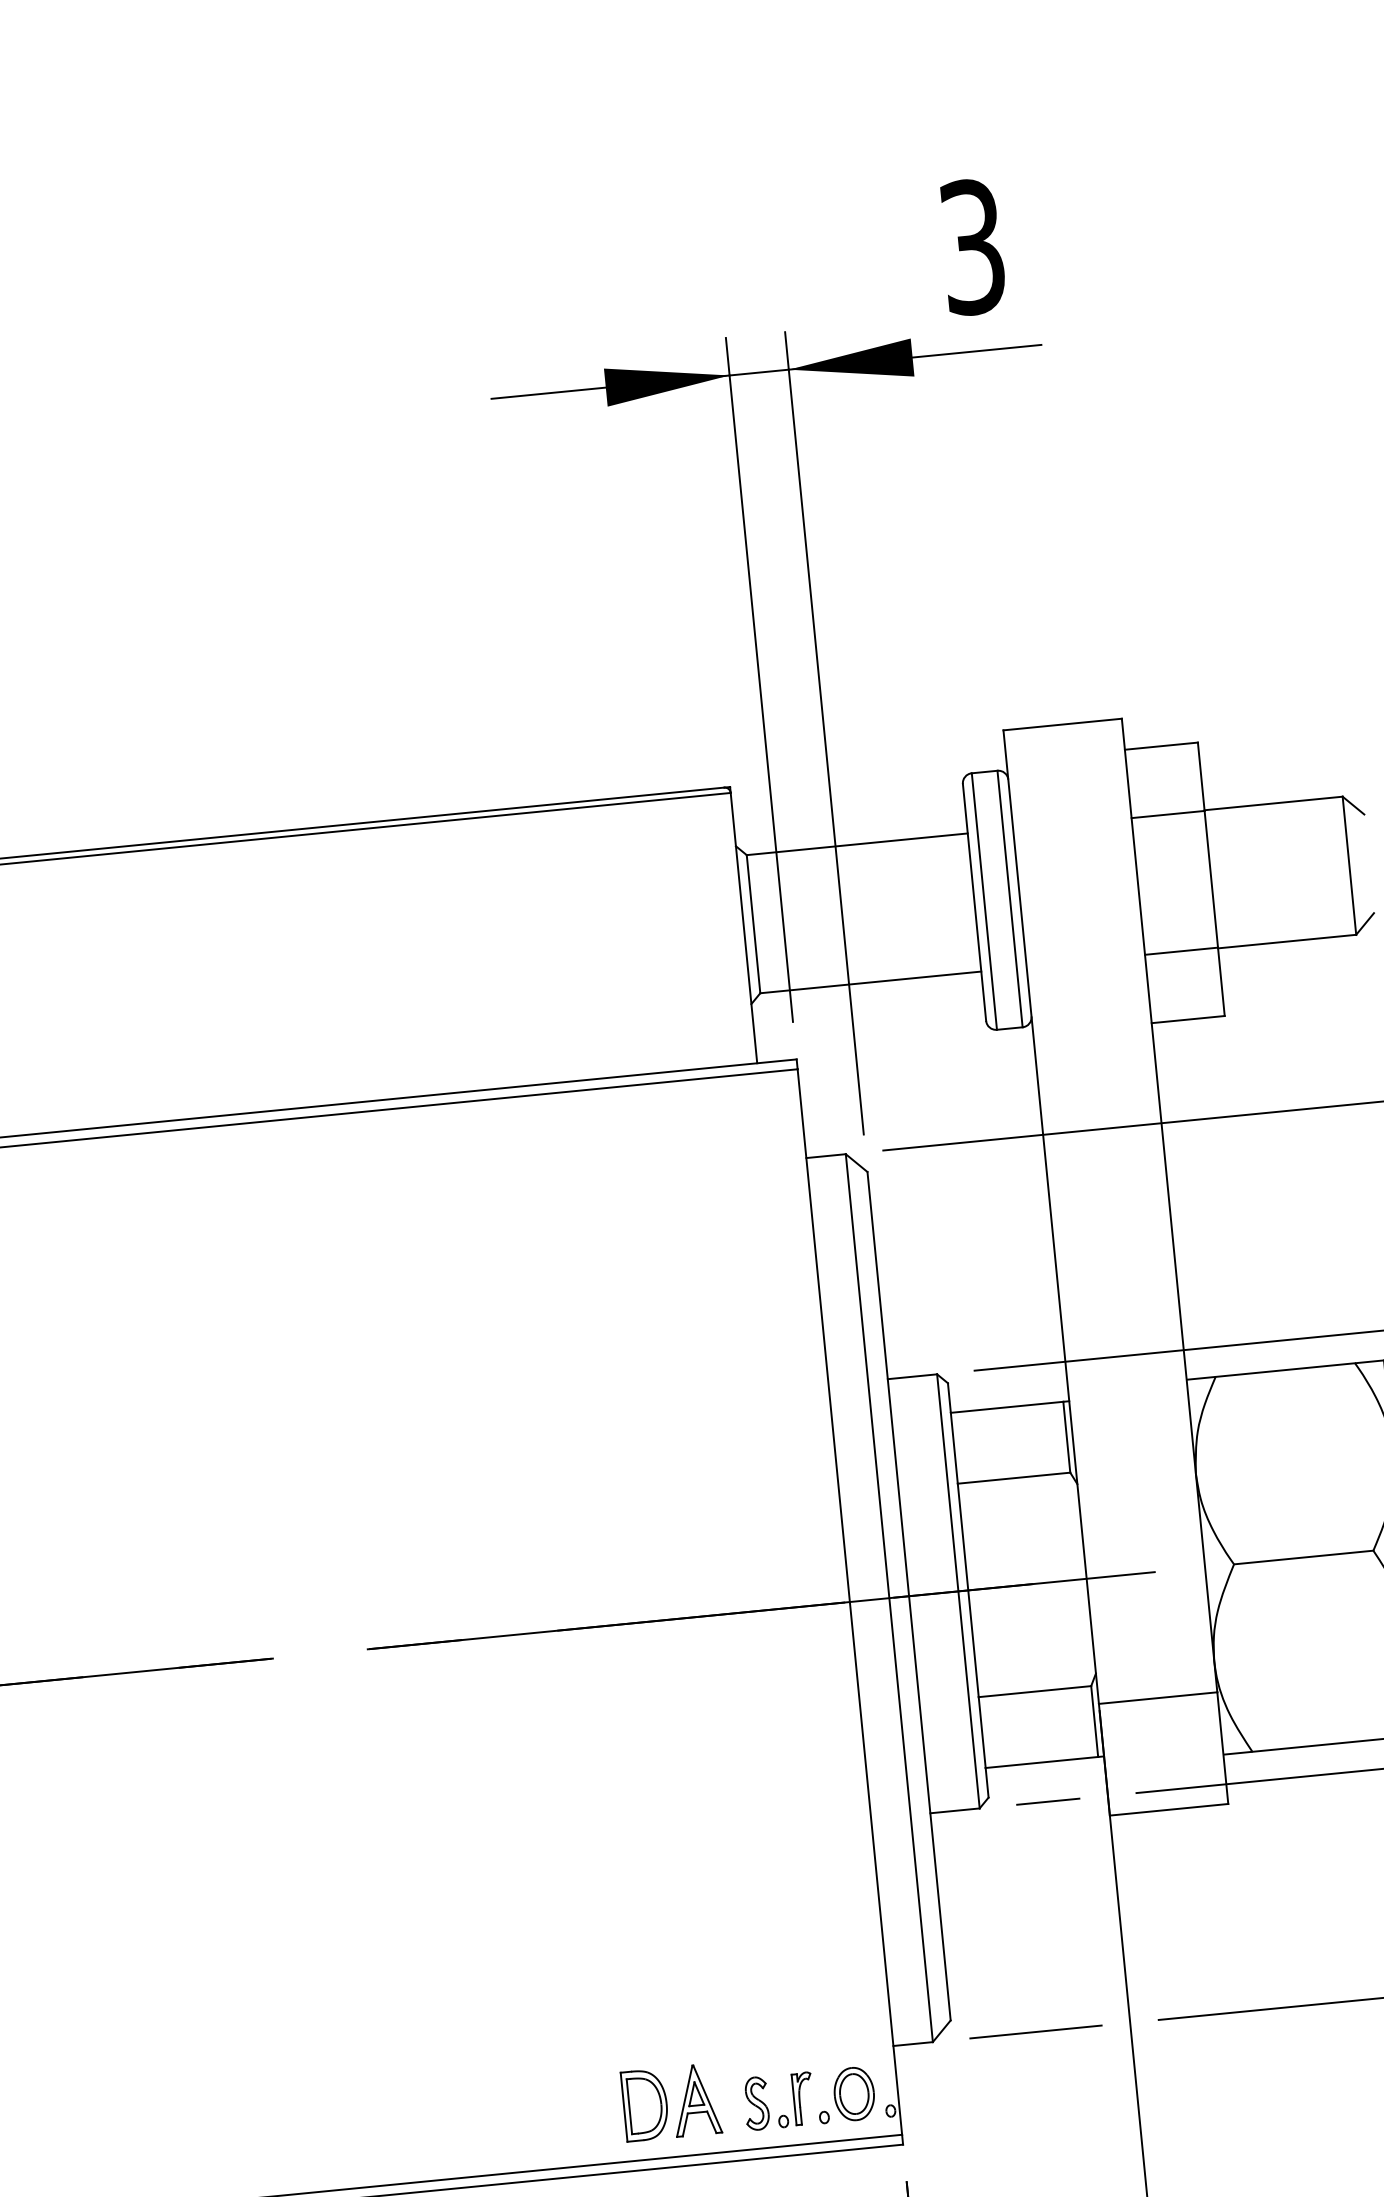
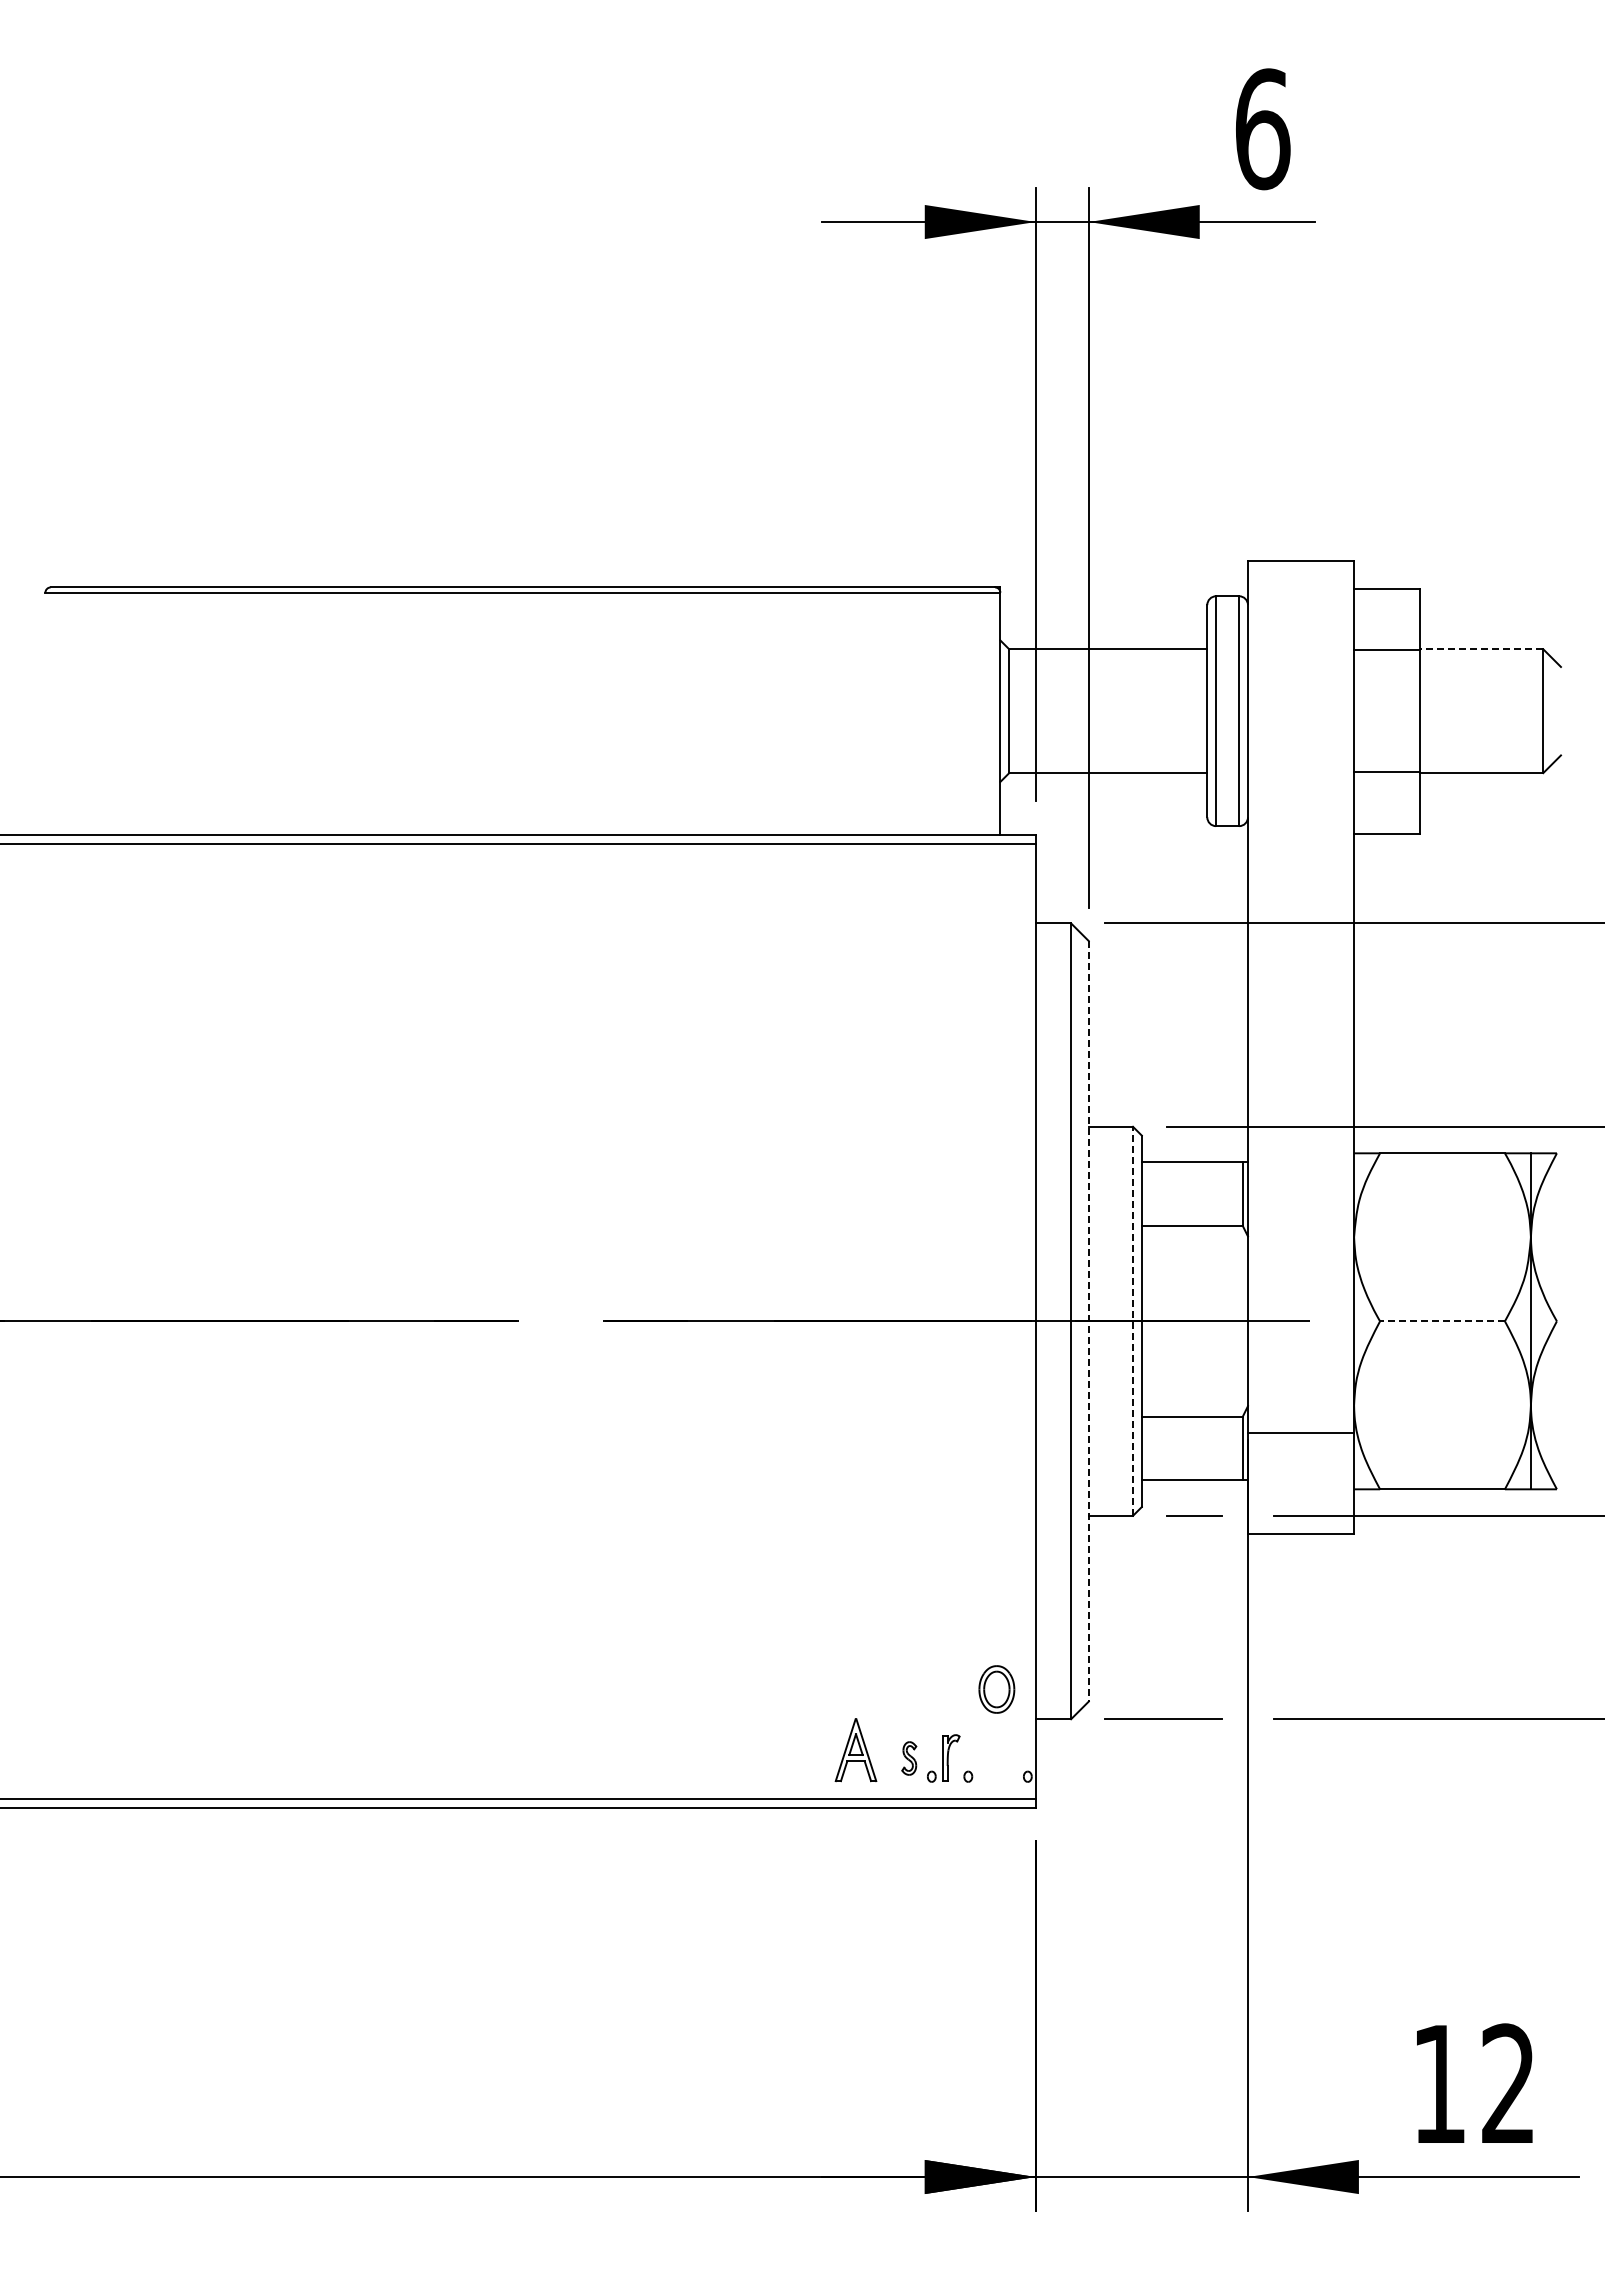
text: (973, 247) -> (1263, 129), 3 -> 6
line: (1273, 803) -> (1481, 649), solid -> dashed
line: (1303, 1557) -> (1442, 1321), solid -> dashed
line: (958, 1591) -> (1133, 1321), solid -> dashed
line: (908, 1596) -> (1088, 1321), solid -> dashed
part: (853, 2094) -> (996, 1689), moved
part: (756, 2103) -> (909, 1758), size x0.7
part: (645, 2104) -> (810, 1749), removed

